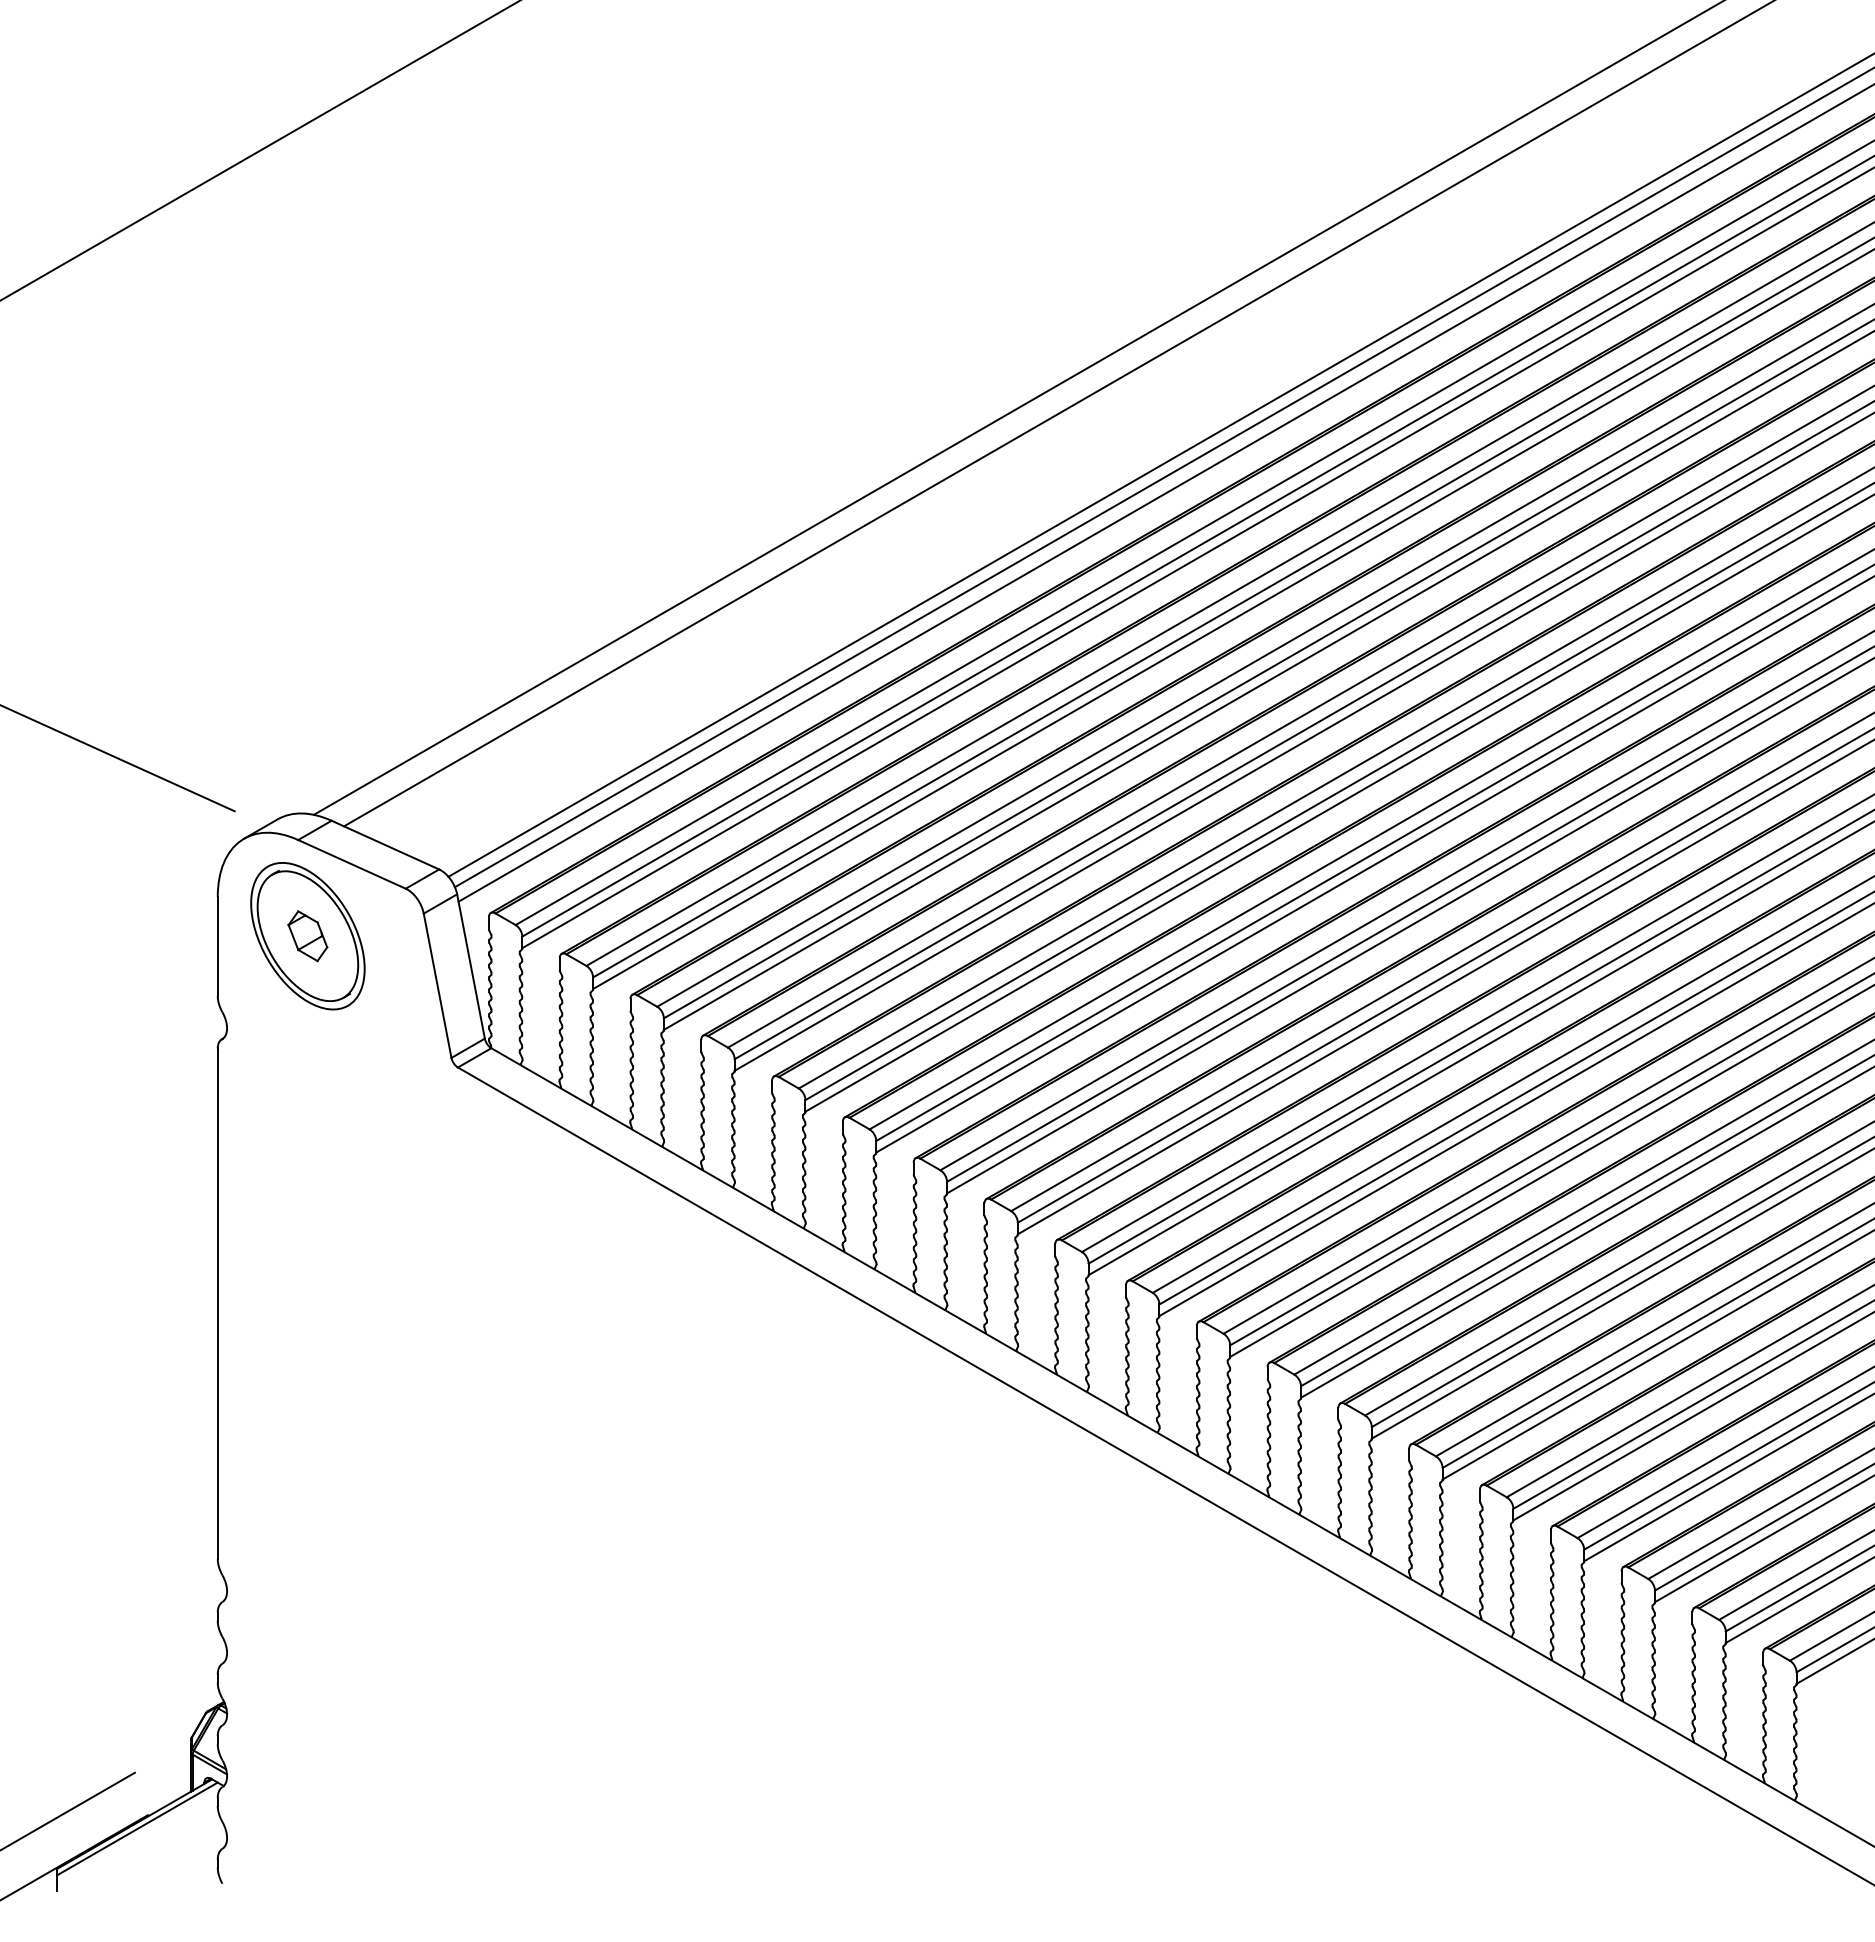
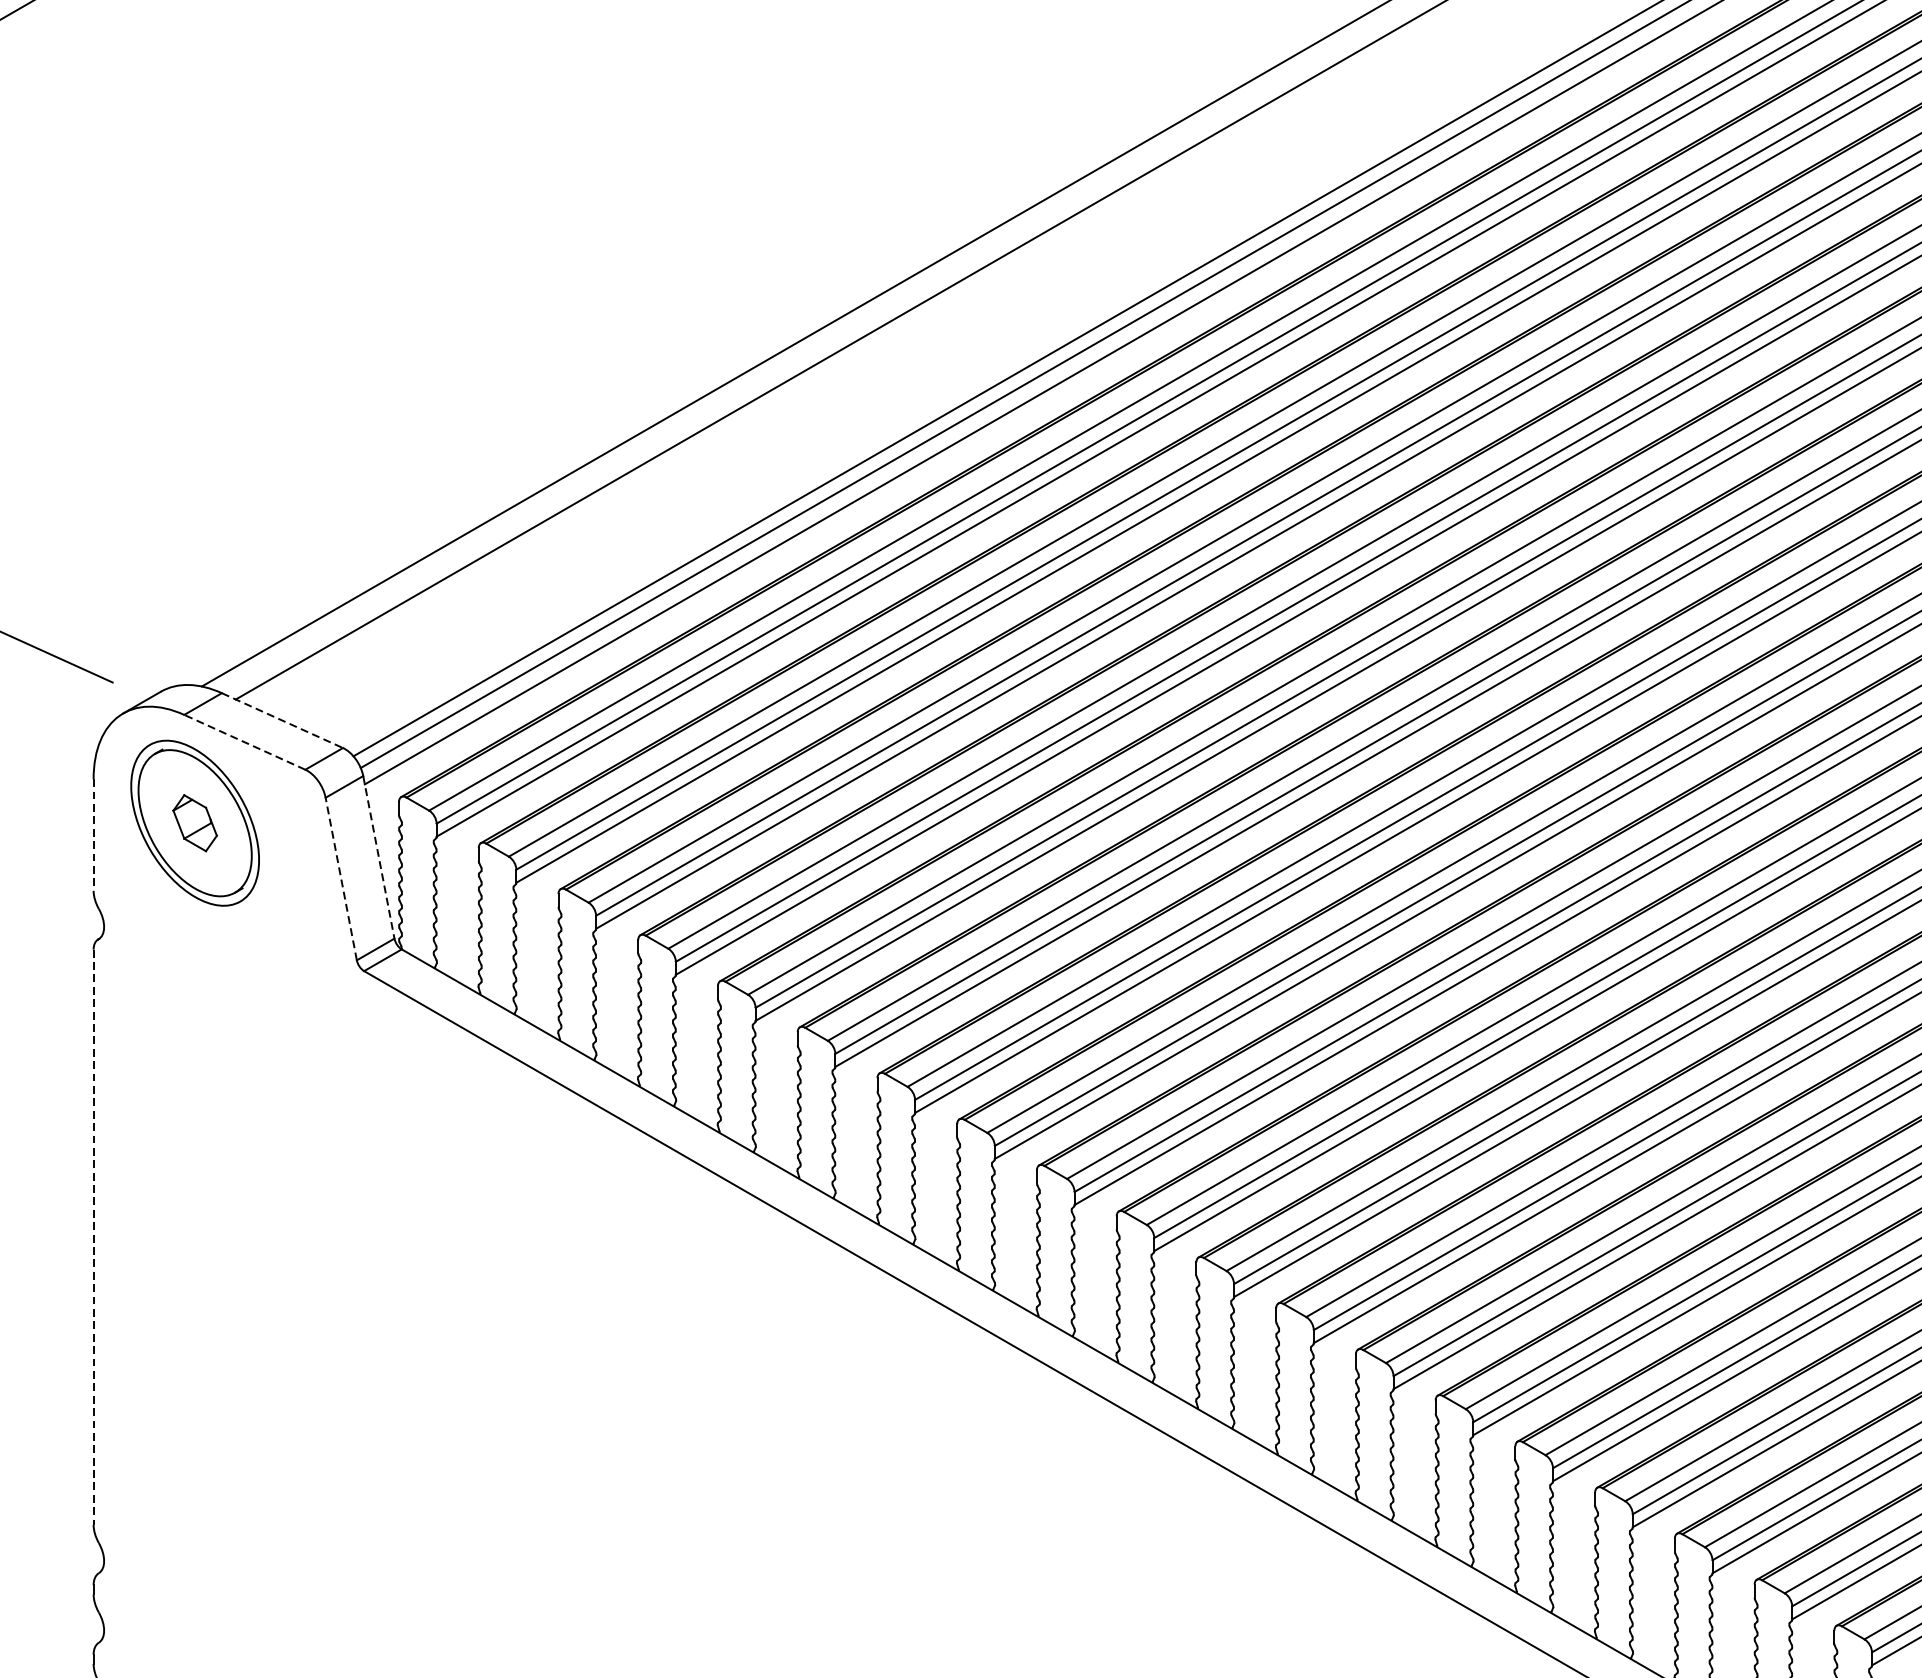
line: (385, 845) -> (282, 721), solid -> dashed
line: (351, 864) -> (244, 742), solid -> dashed
line: (217, 946) -> (93, 834), solid -> dashed
line: (471, 966) -> (379, 857), solid -> dashed
line: (437, 985) -> (341, 878), solid -> dashed
line: (217, 1304) -> (93, 1238), solid -> dashed

